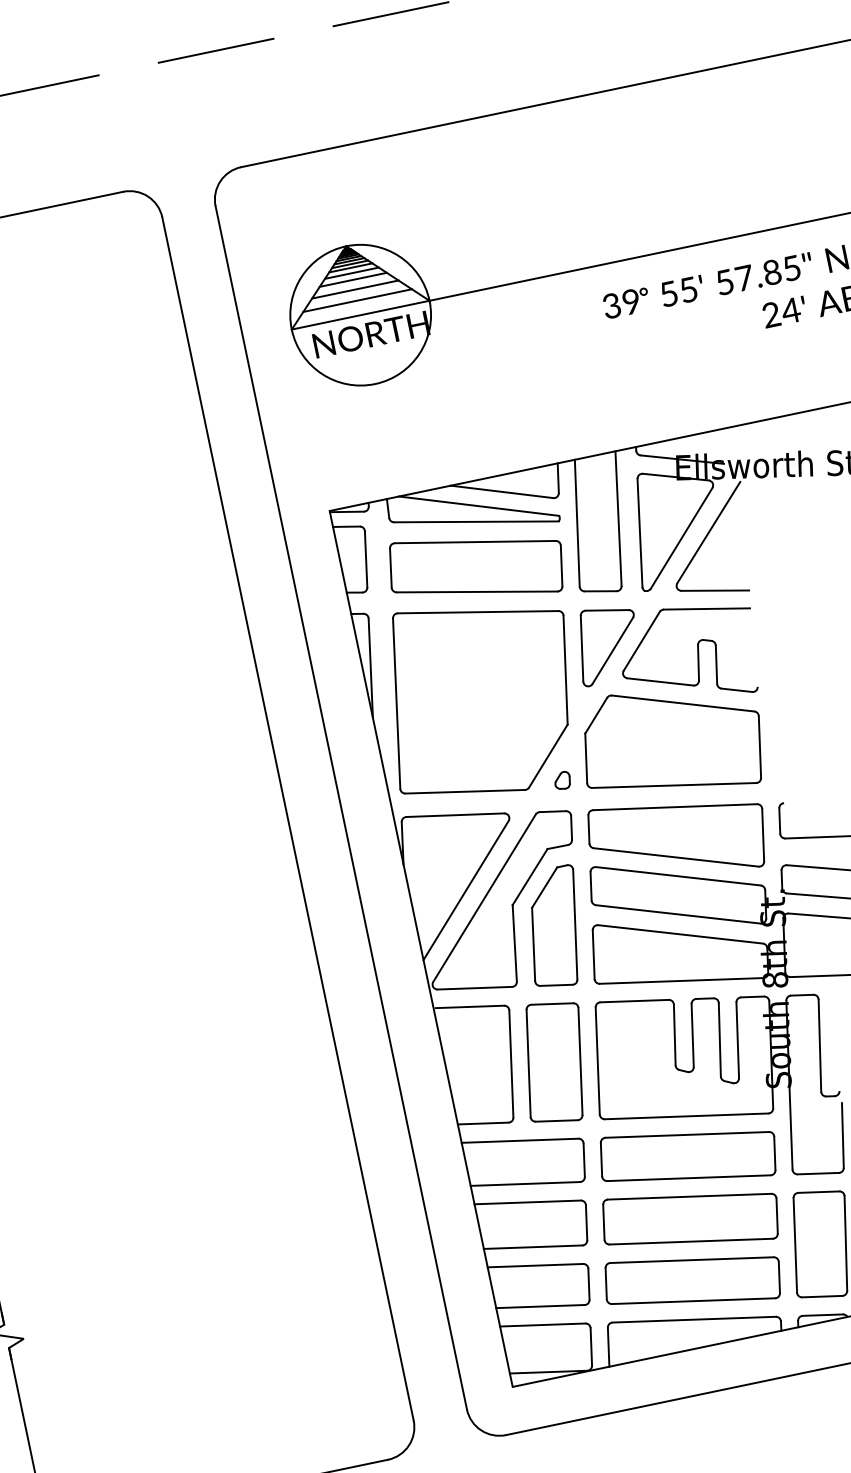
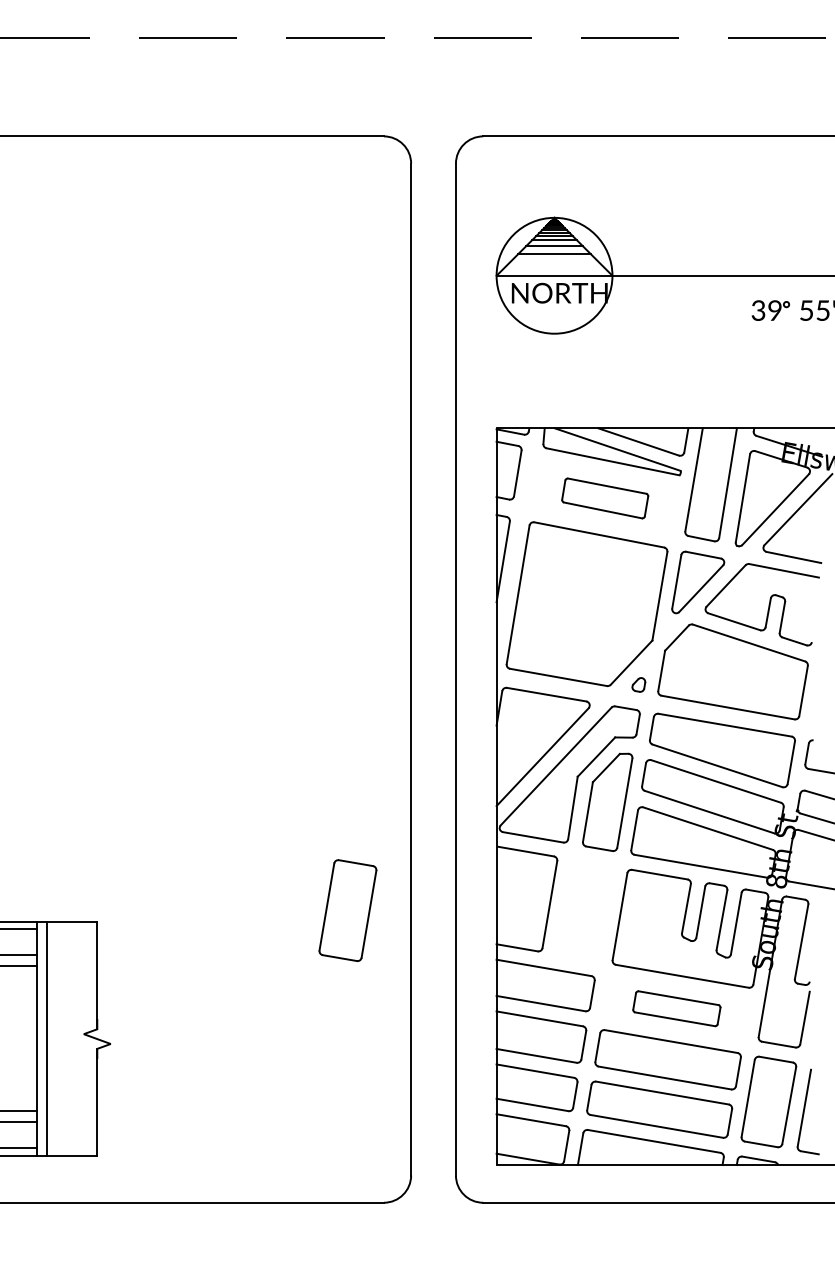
line: (357, 300) -> (554, 263), removed
part: (475, 567) -> (604, 498), size x0.6
part: (553, 1062) -> (347, 910), moved
part: (687, 1156) -> (676, 1008), size x0.6

